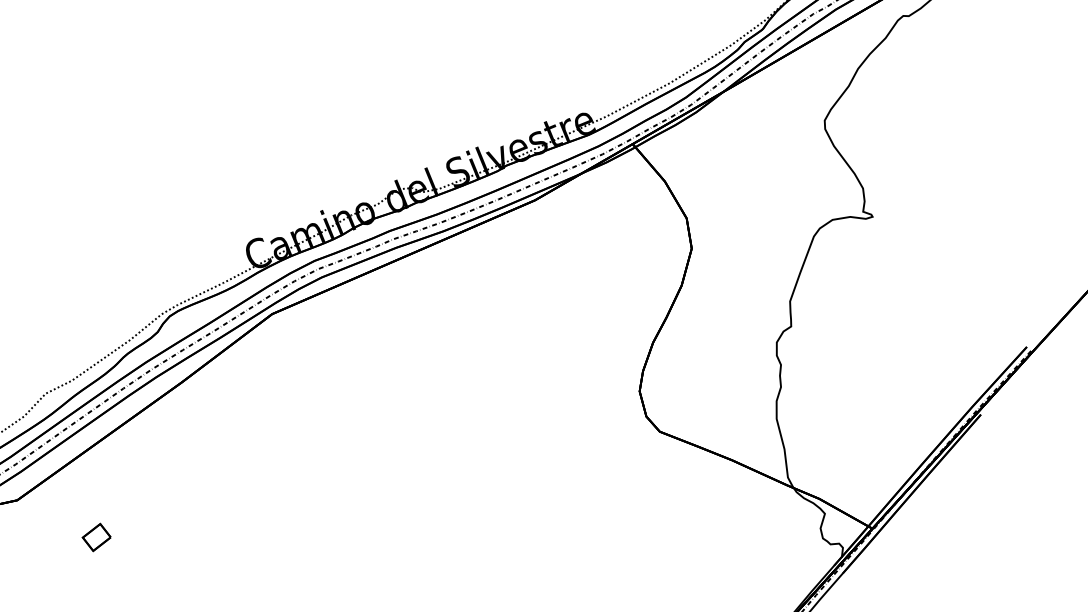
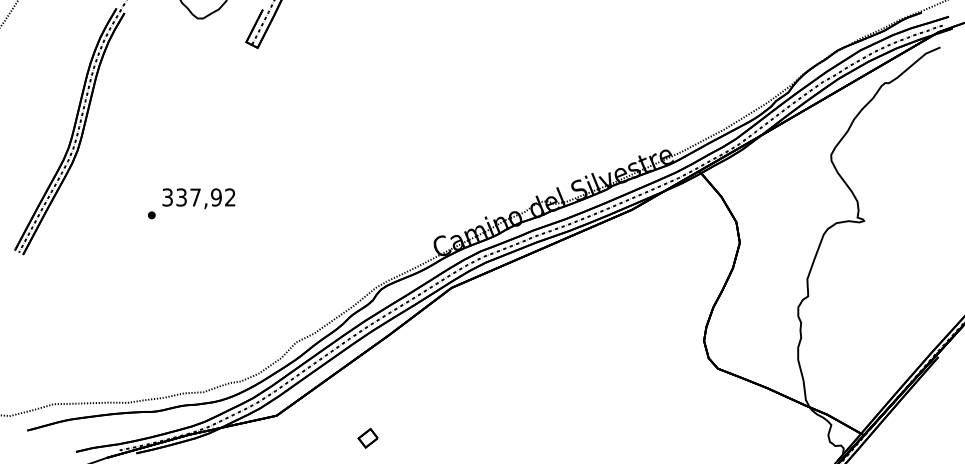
part: (95, 536) -> (367, 437), moved

